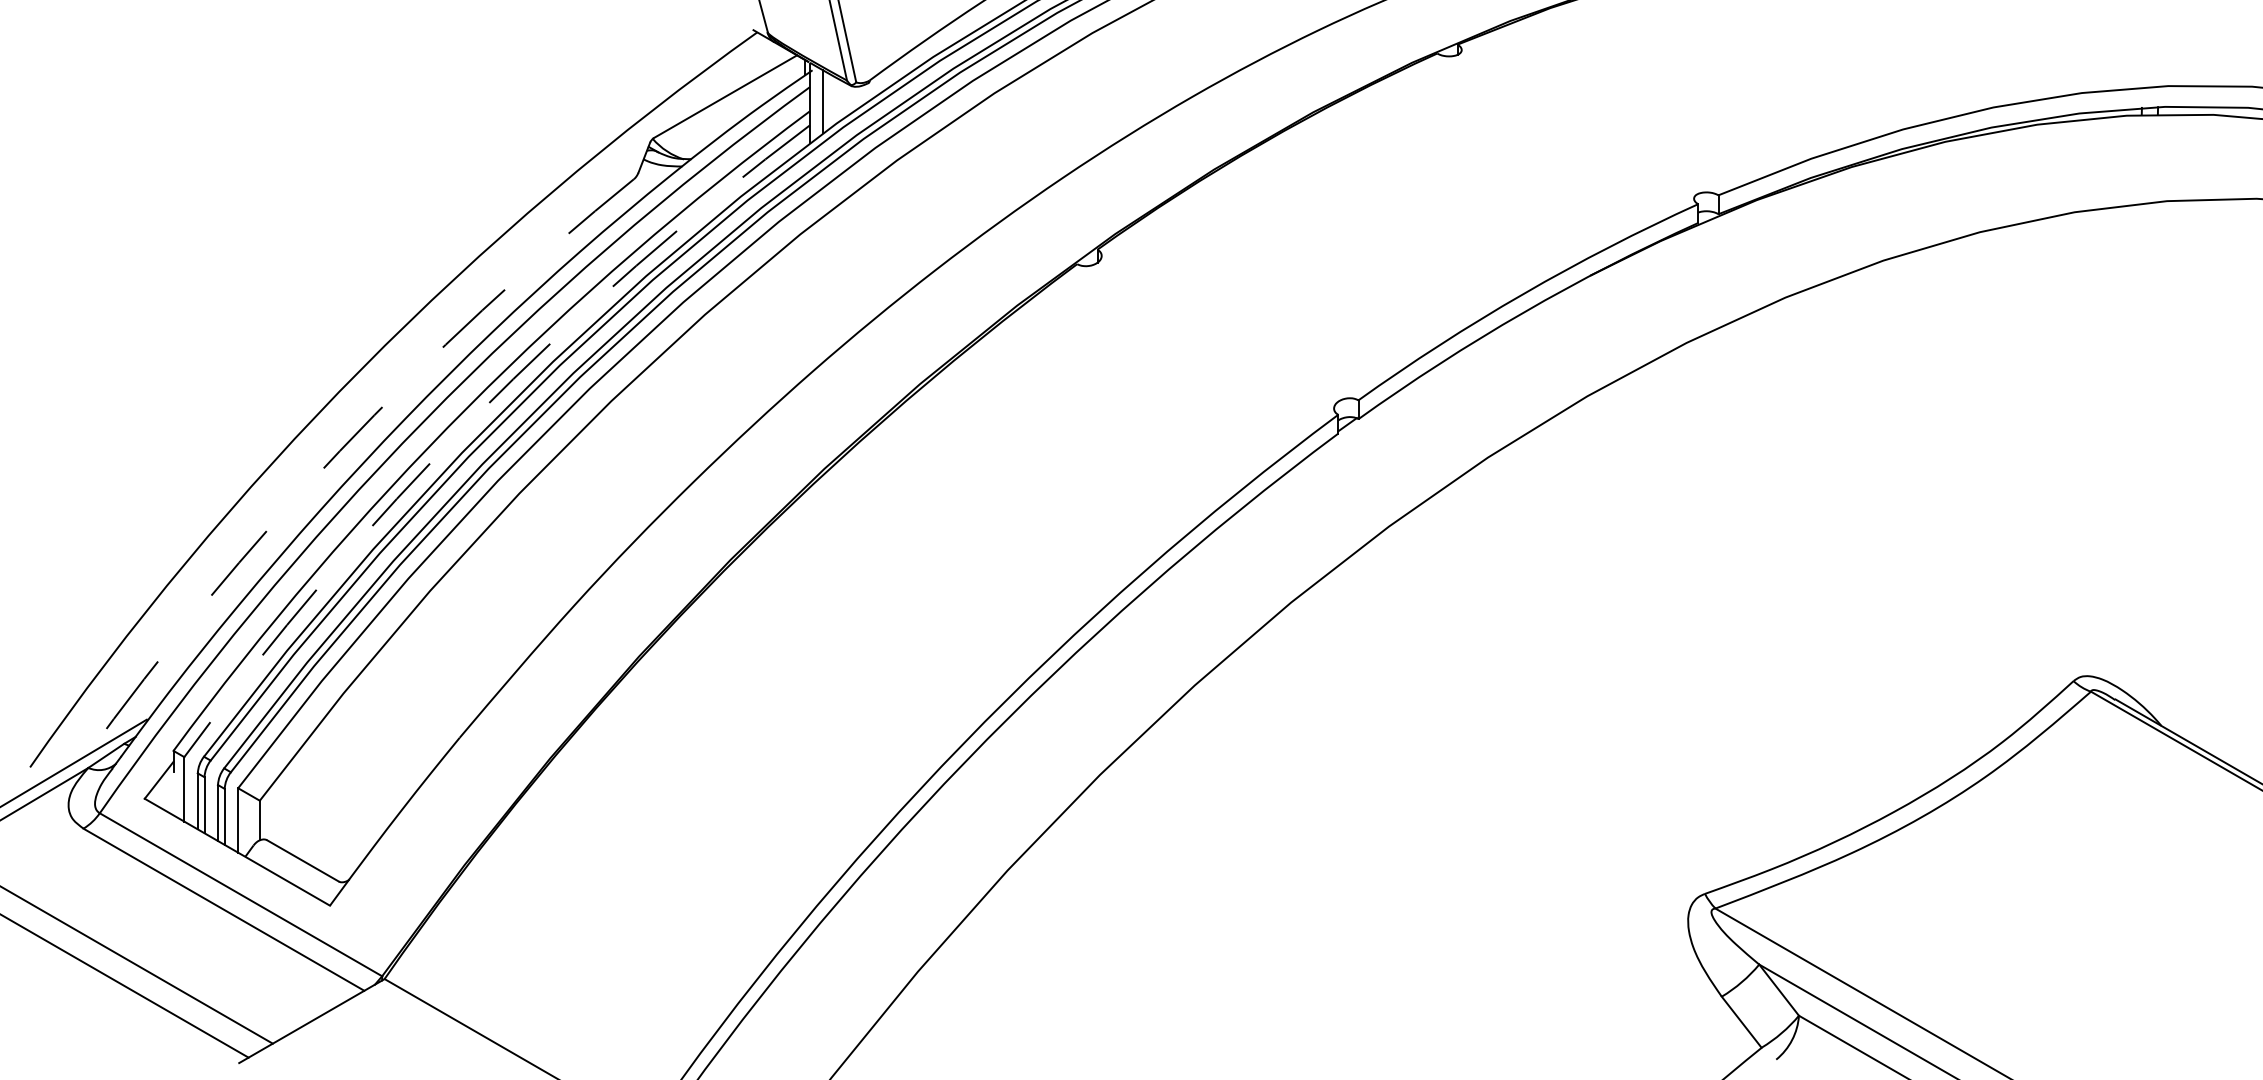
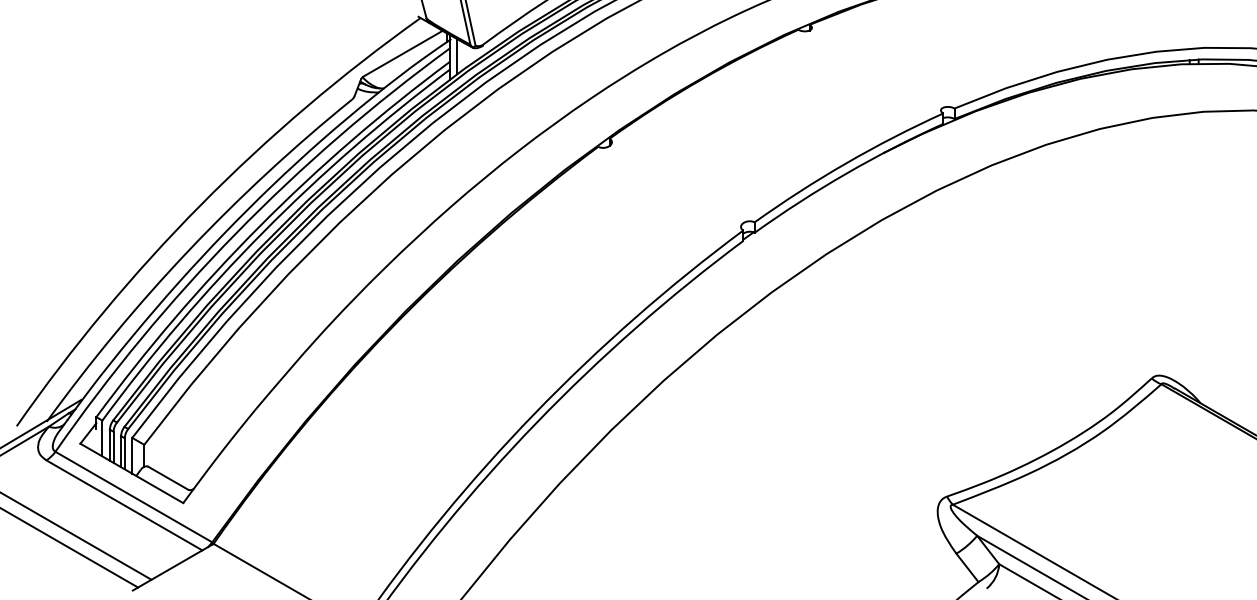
arc: (474, 418) -> (263, 232), dashed -> solid
arc: (339, 450) -> (188, 250), dashed -> solid

